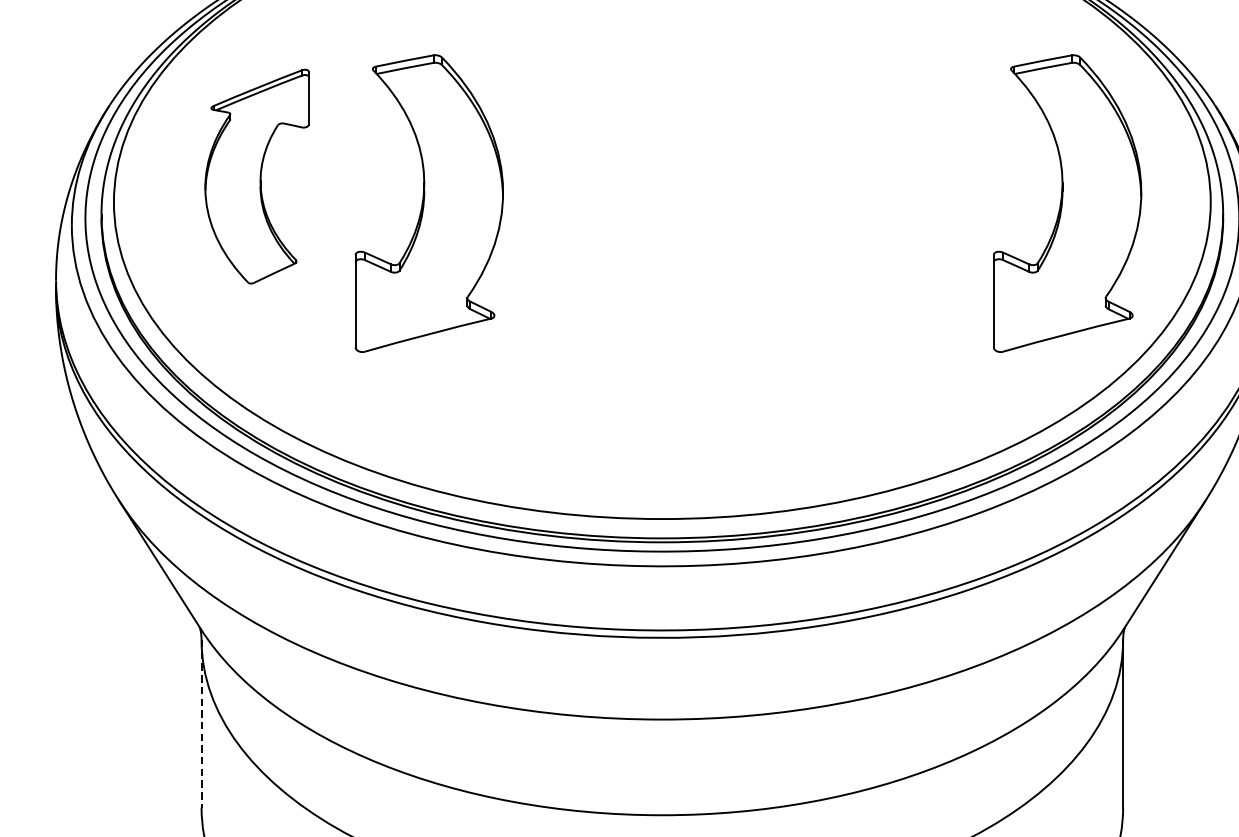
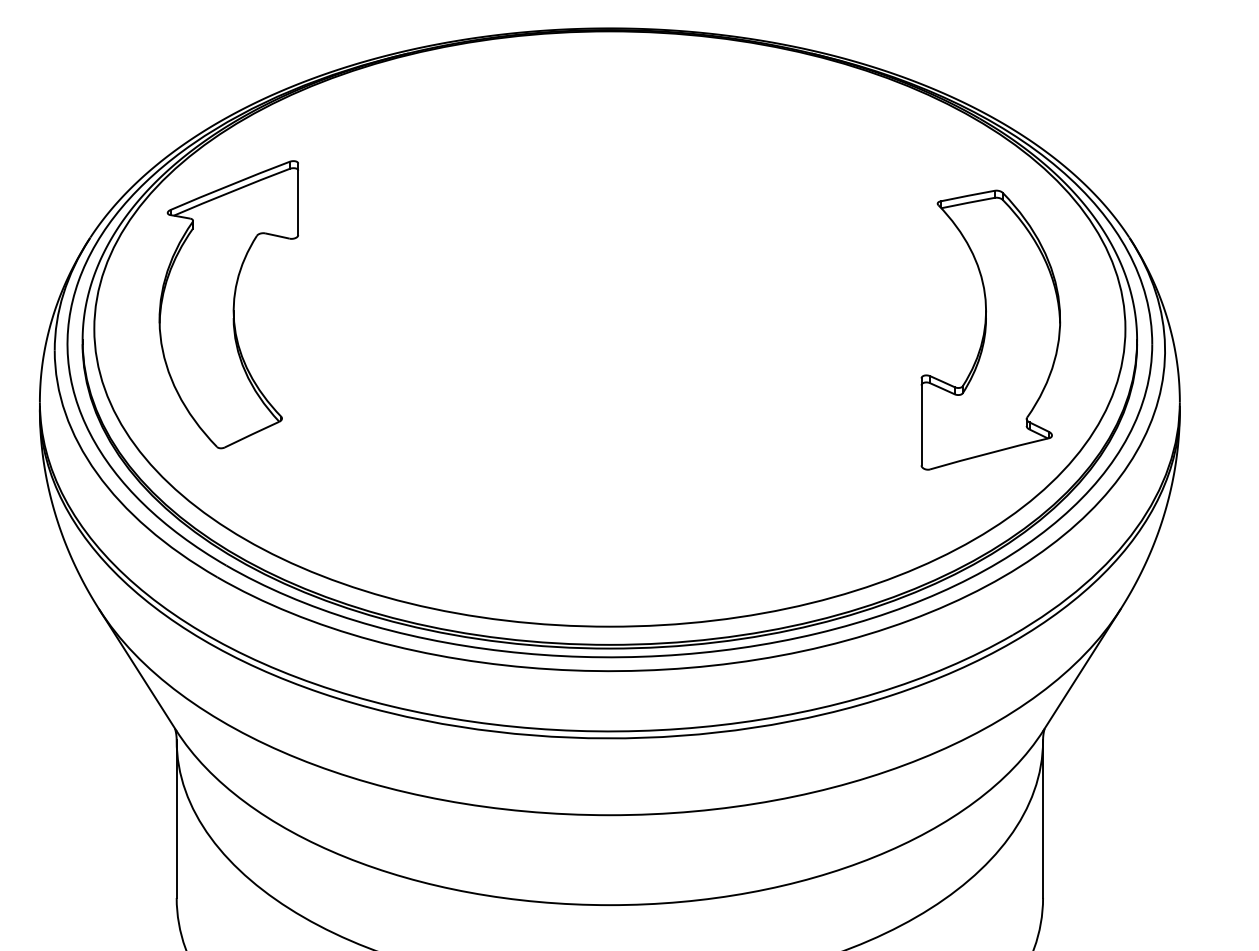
part: (256, 176) -> (228, 304), size x1.43
part: (428, 202) -> (390, 329), removed
line: (201, 724) -> (176, 819), dashed -> solid

